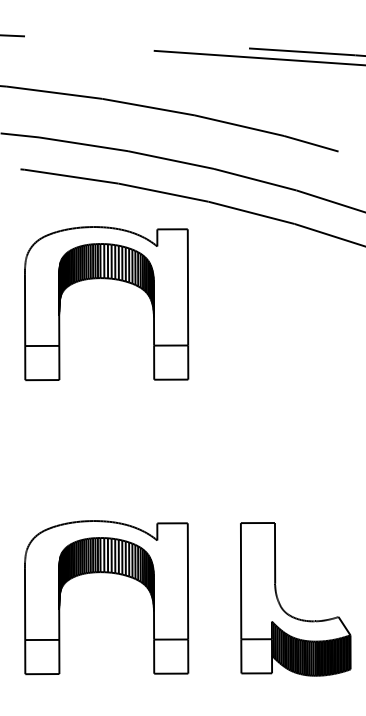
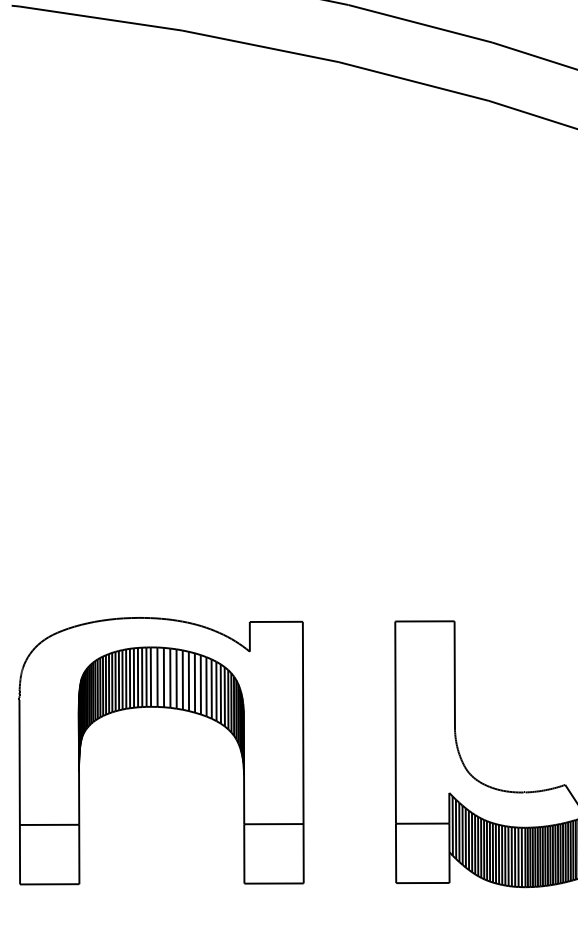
part: (106, 279) -> (161, 197), removed

